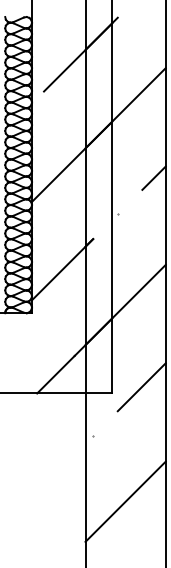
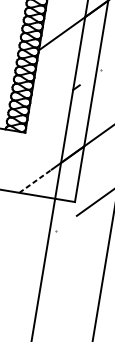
line: (62, 269) -> (53, 104), removed
line: (55, 374) -> (35, 181), solid -> dashed
line: (125, 501) -> (71, 283), removed

